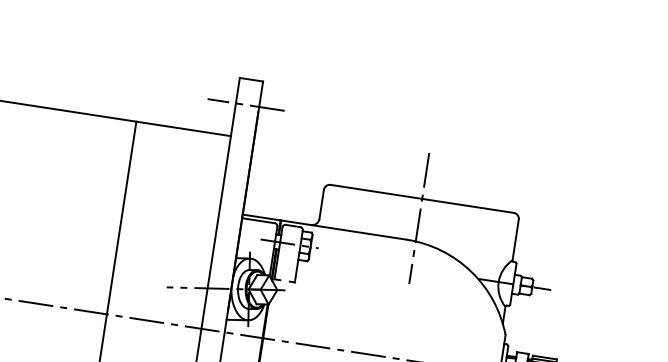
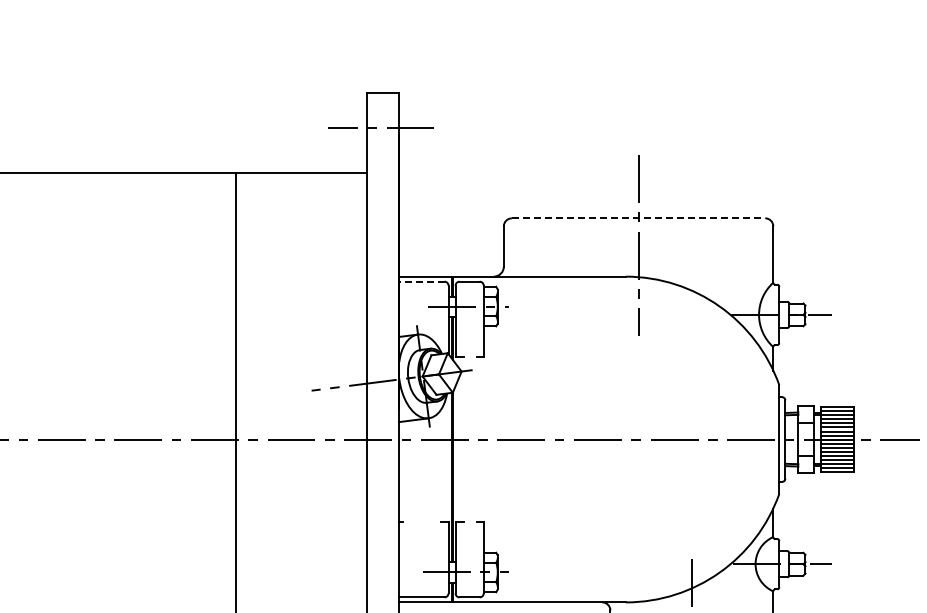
line: (422, 199) -> (638, 218), solid -> dashed
line: (258, 220) -> (421, 281), solid -> dashed

